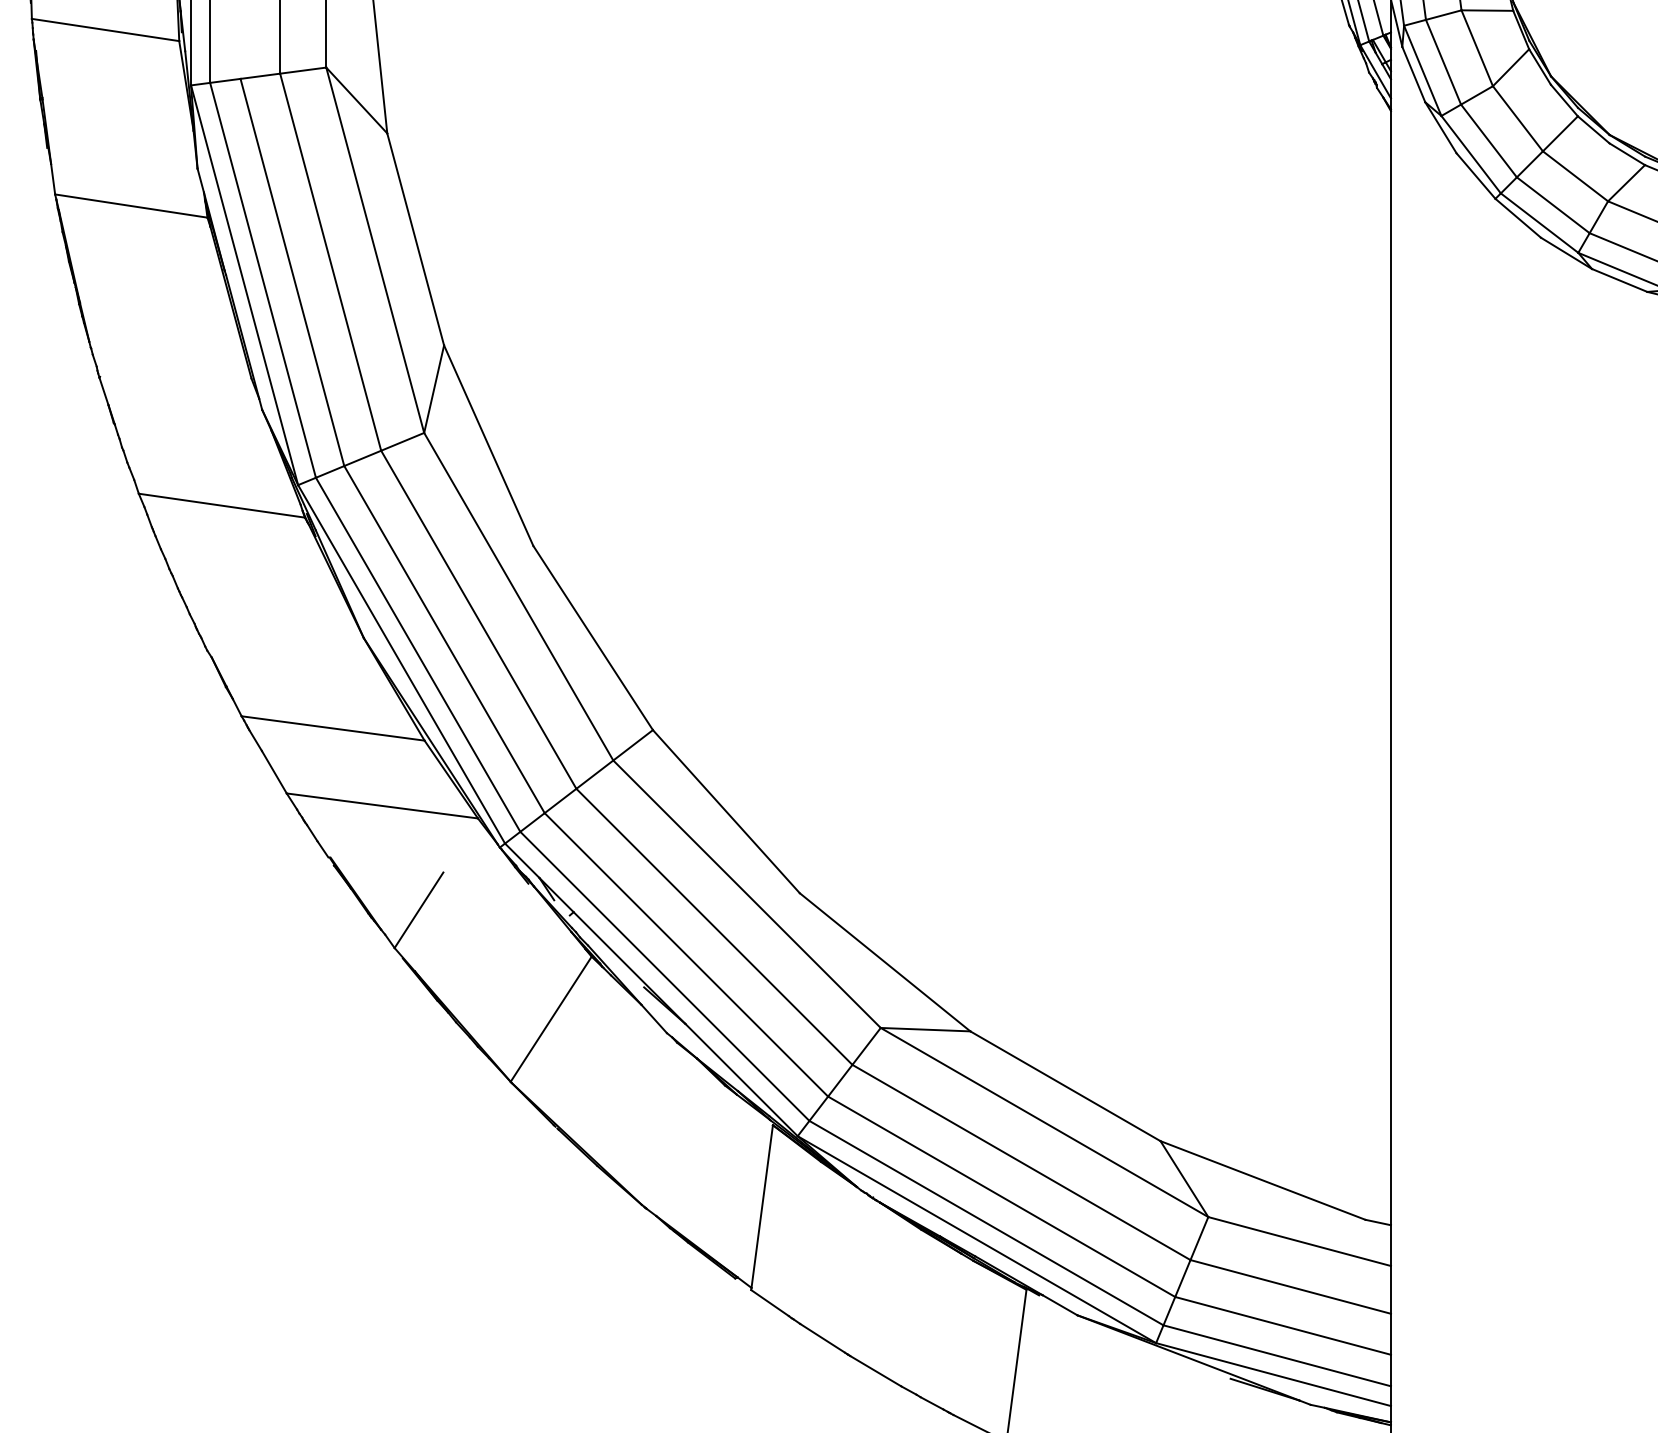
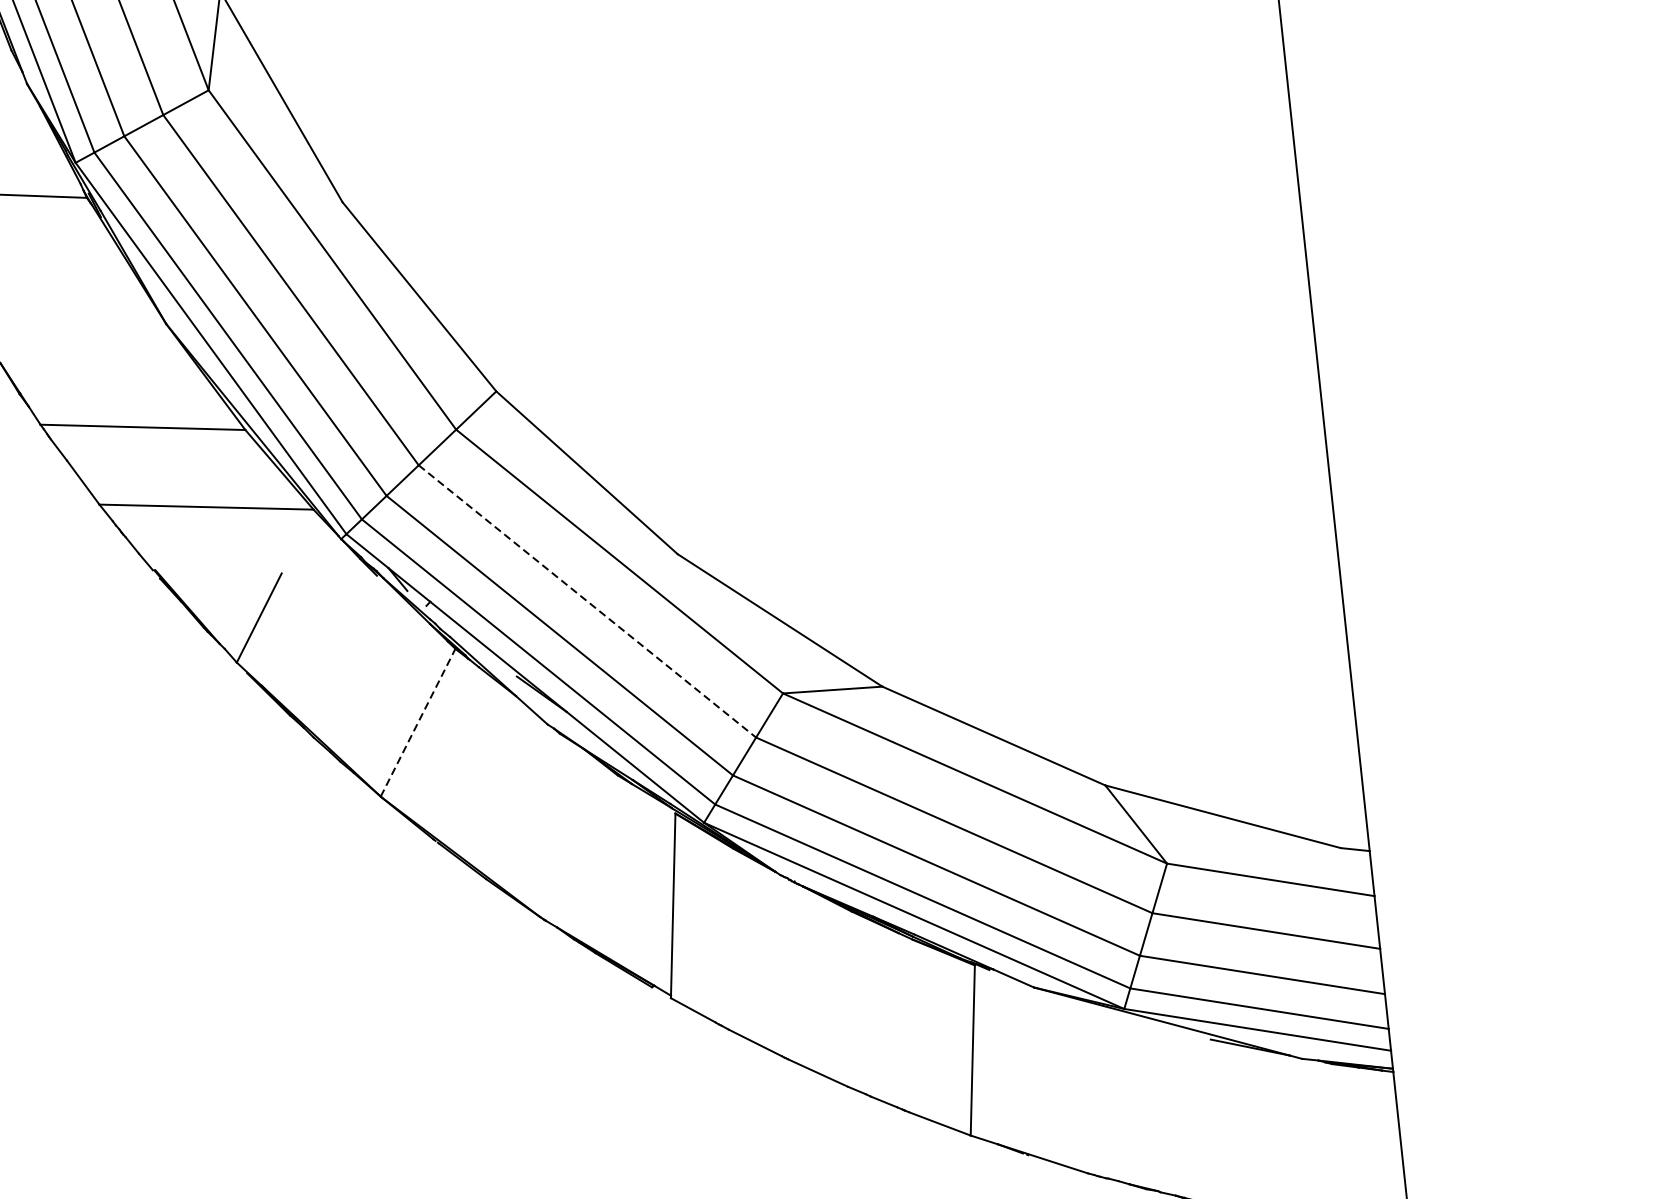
line: (714, 927) -> (587, 602), solid -> dashed
line: (551, 1019) -> (418, 722), solid -> dashed

